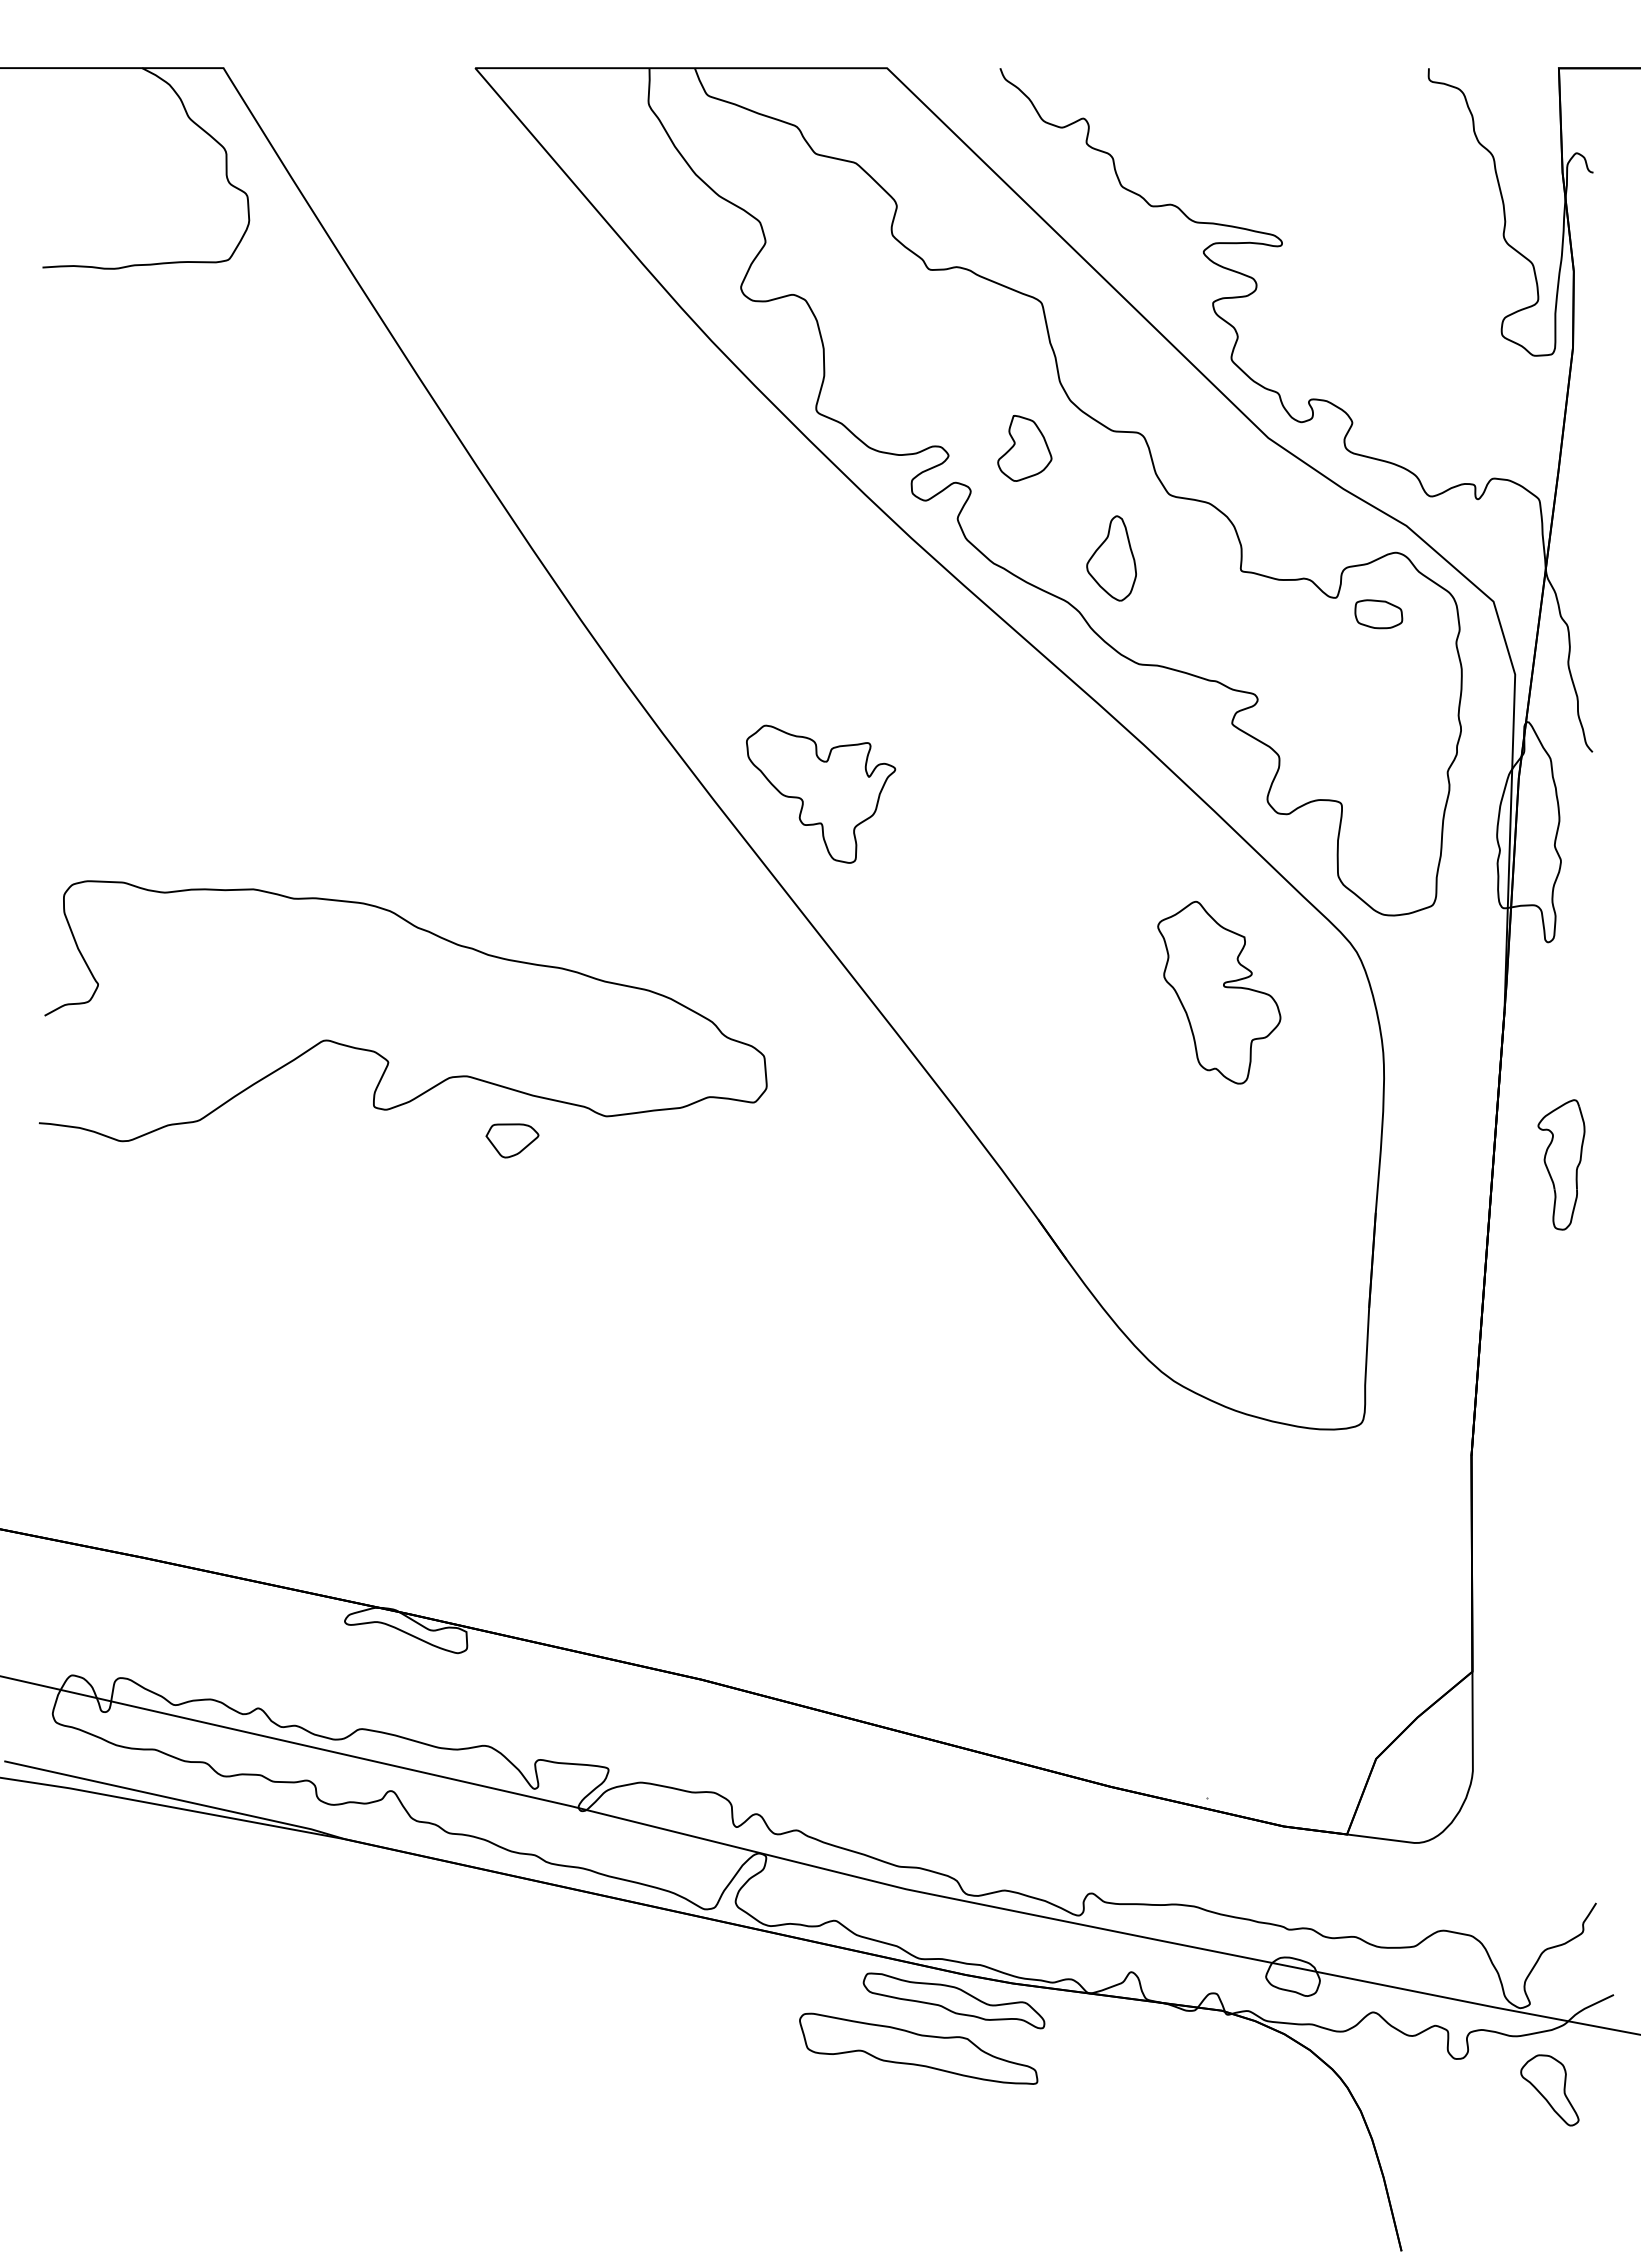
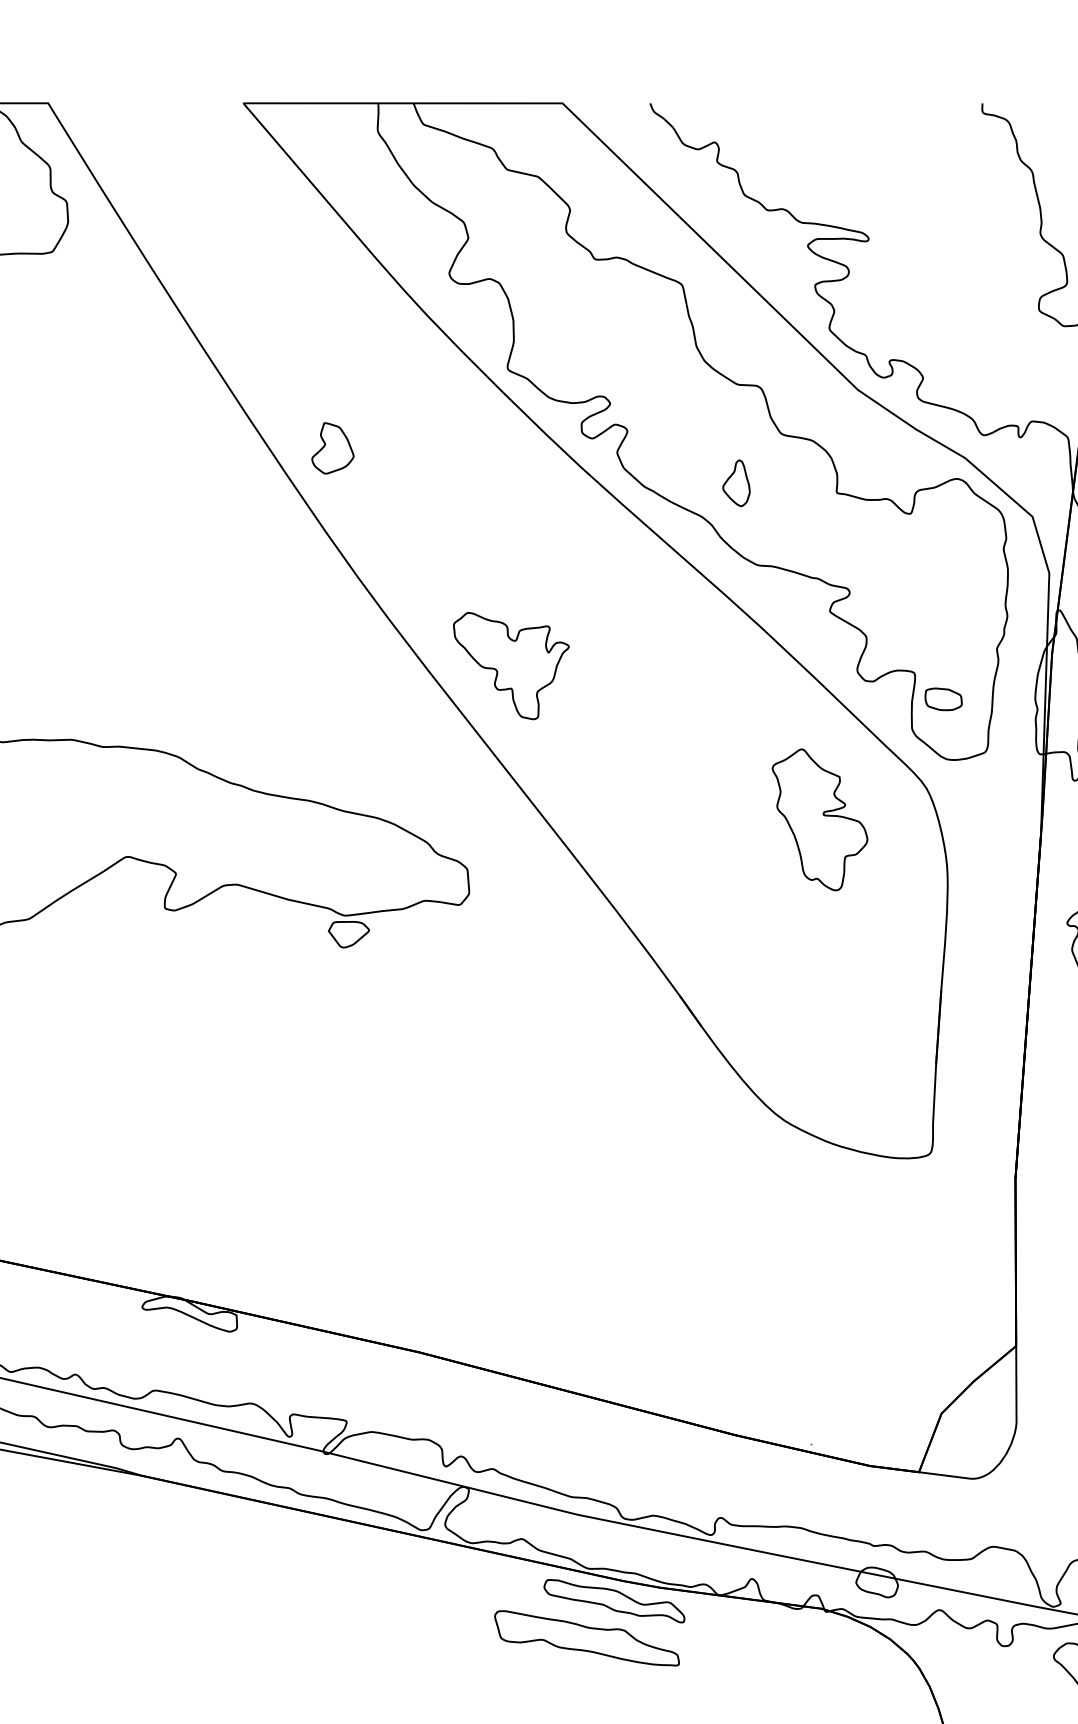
part: (1024, 448) -> (332, 448), moved
part: (1111, 558) -> (736, 483), size x0.7
part: (1378, 614) -> (943, 699), moved
part: (512, 1140) -> (348, 934), moved

